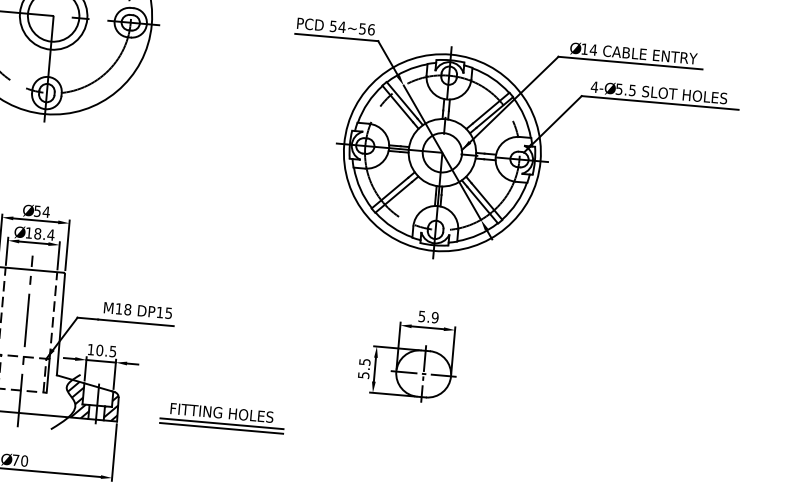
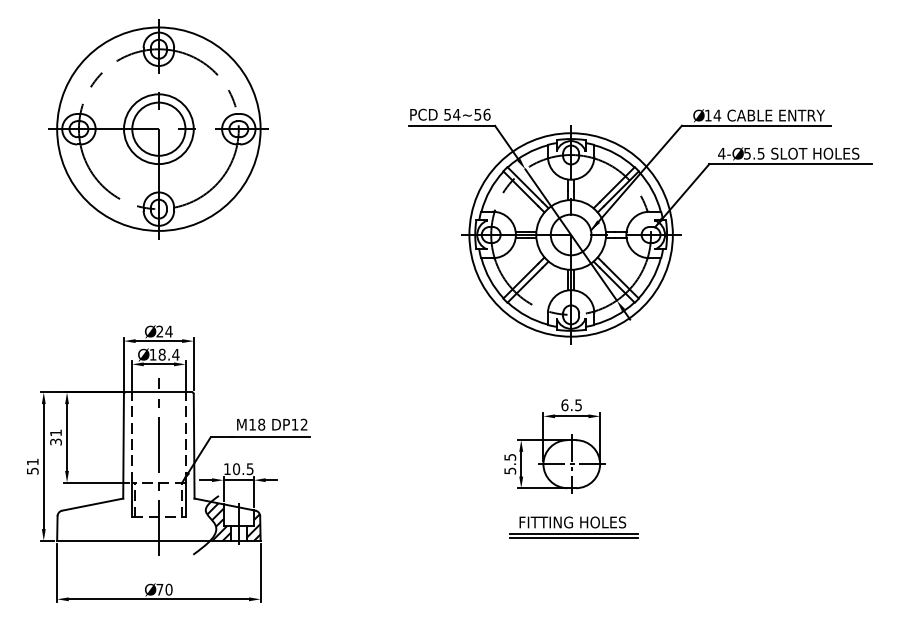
text: (37, 211) -> (159, 331), 54 -> 24
text: (168, 313) -> (303, 424), DP15 -> DP12
text: (428, 317) -> (571, 405), 5.9 -> 6.5
part: (222, 417) -> (573, 527), moved

